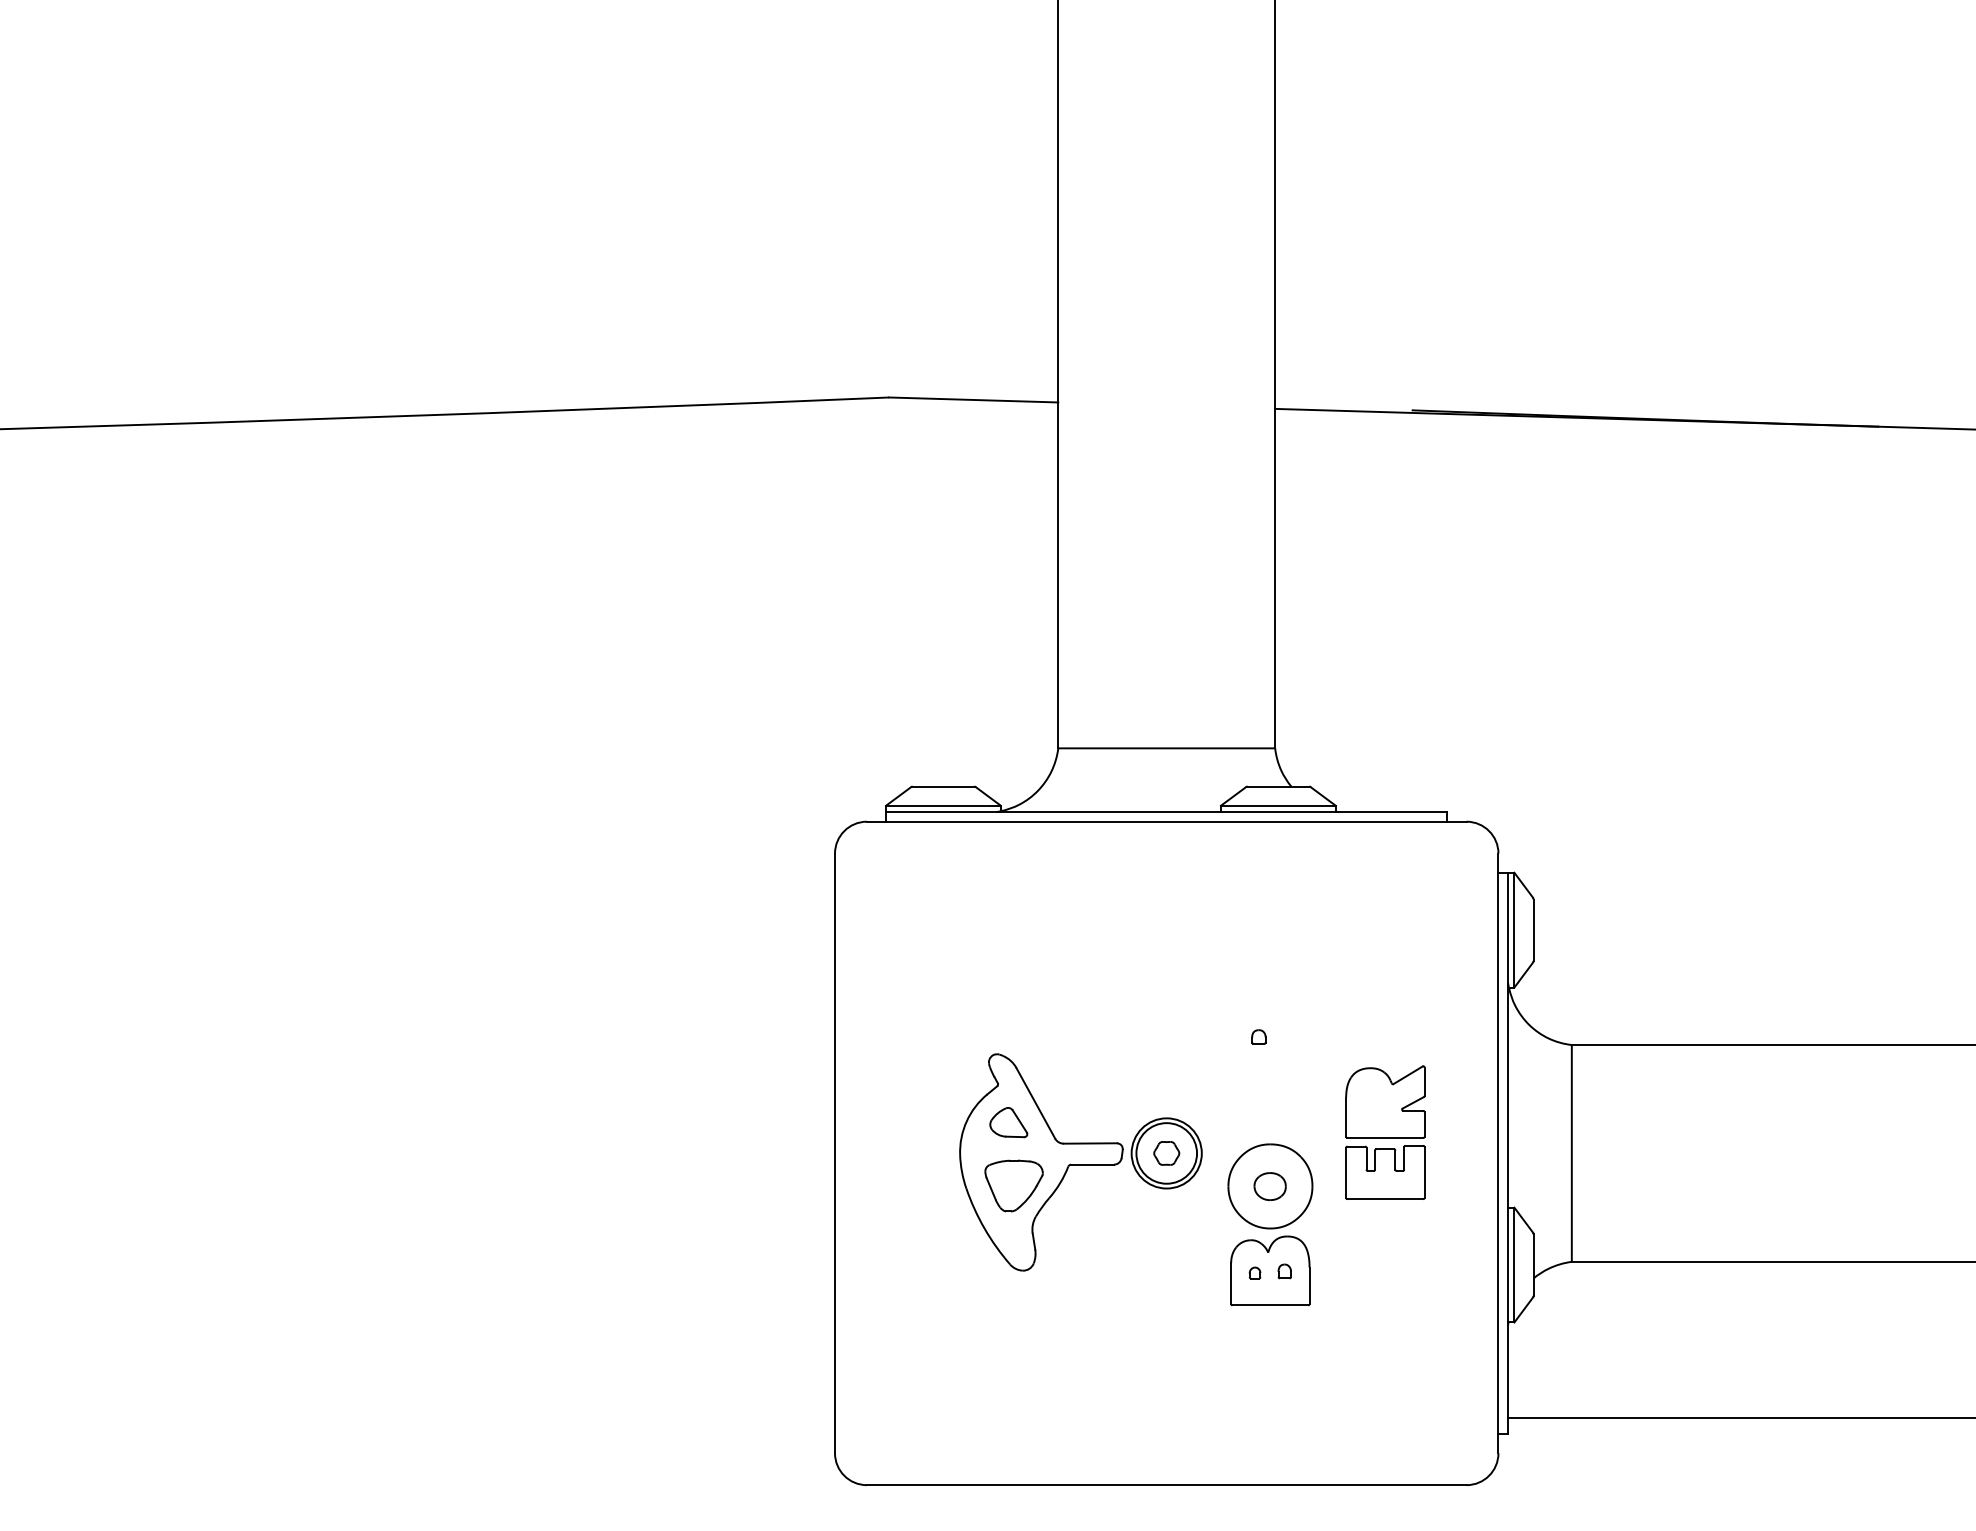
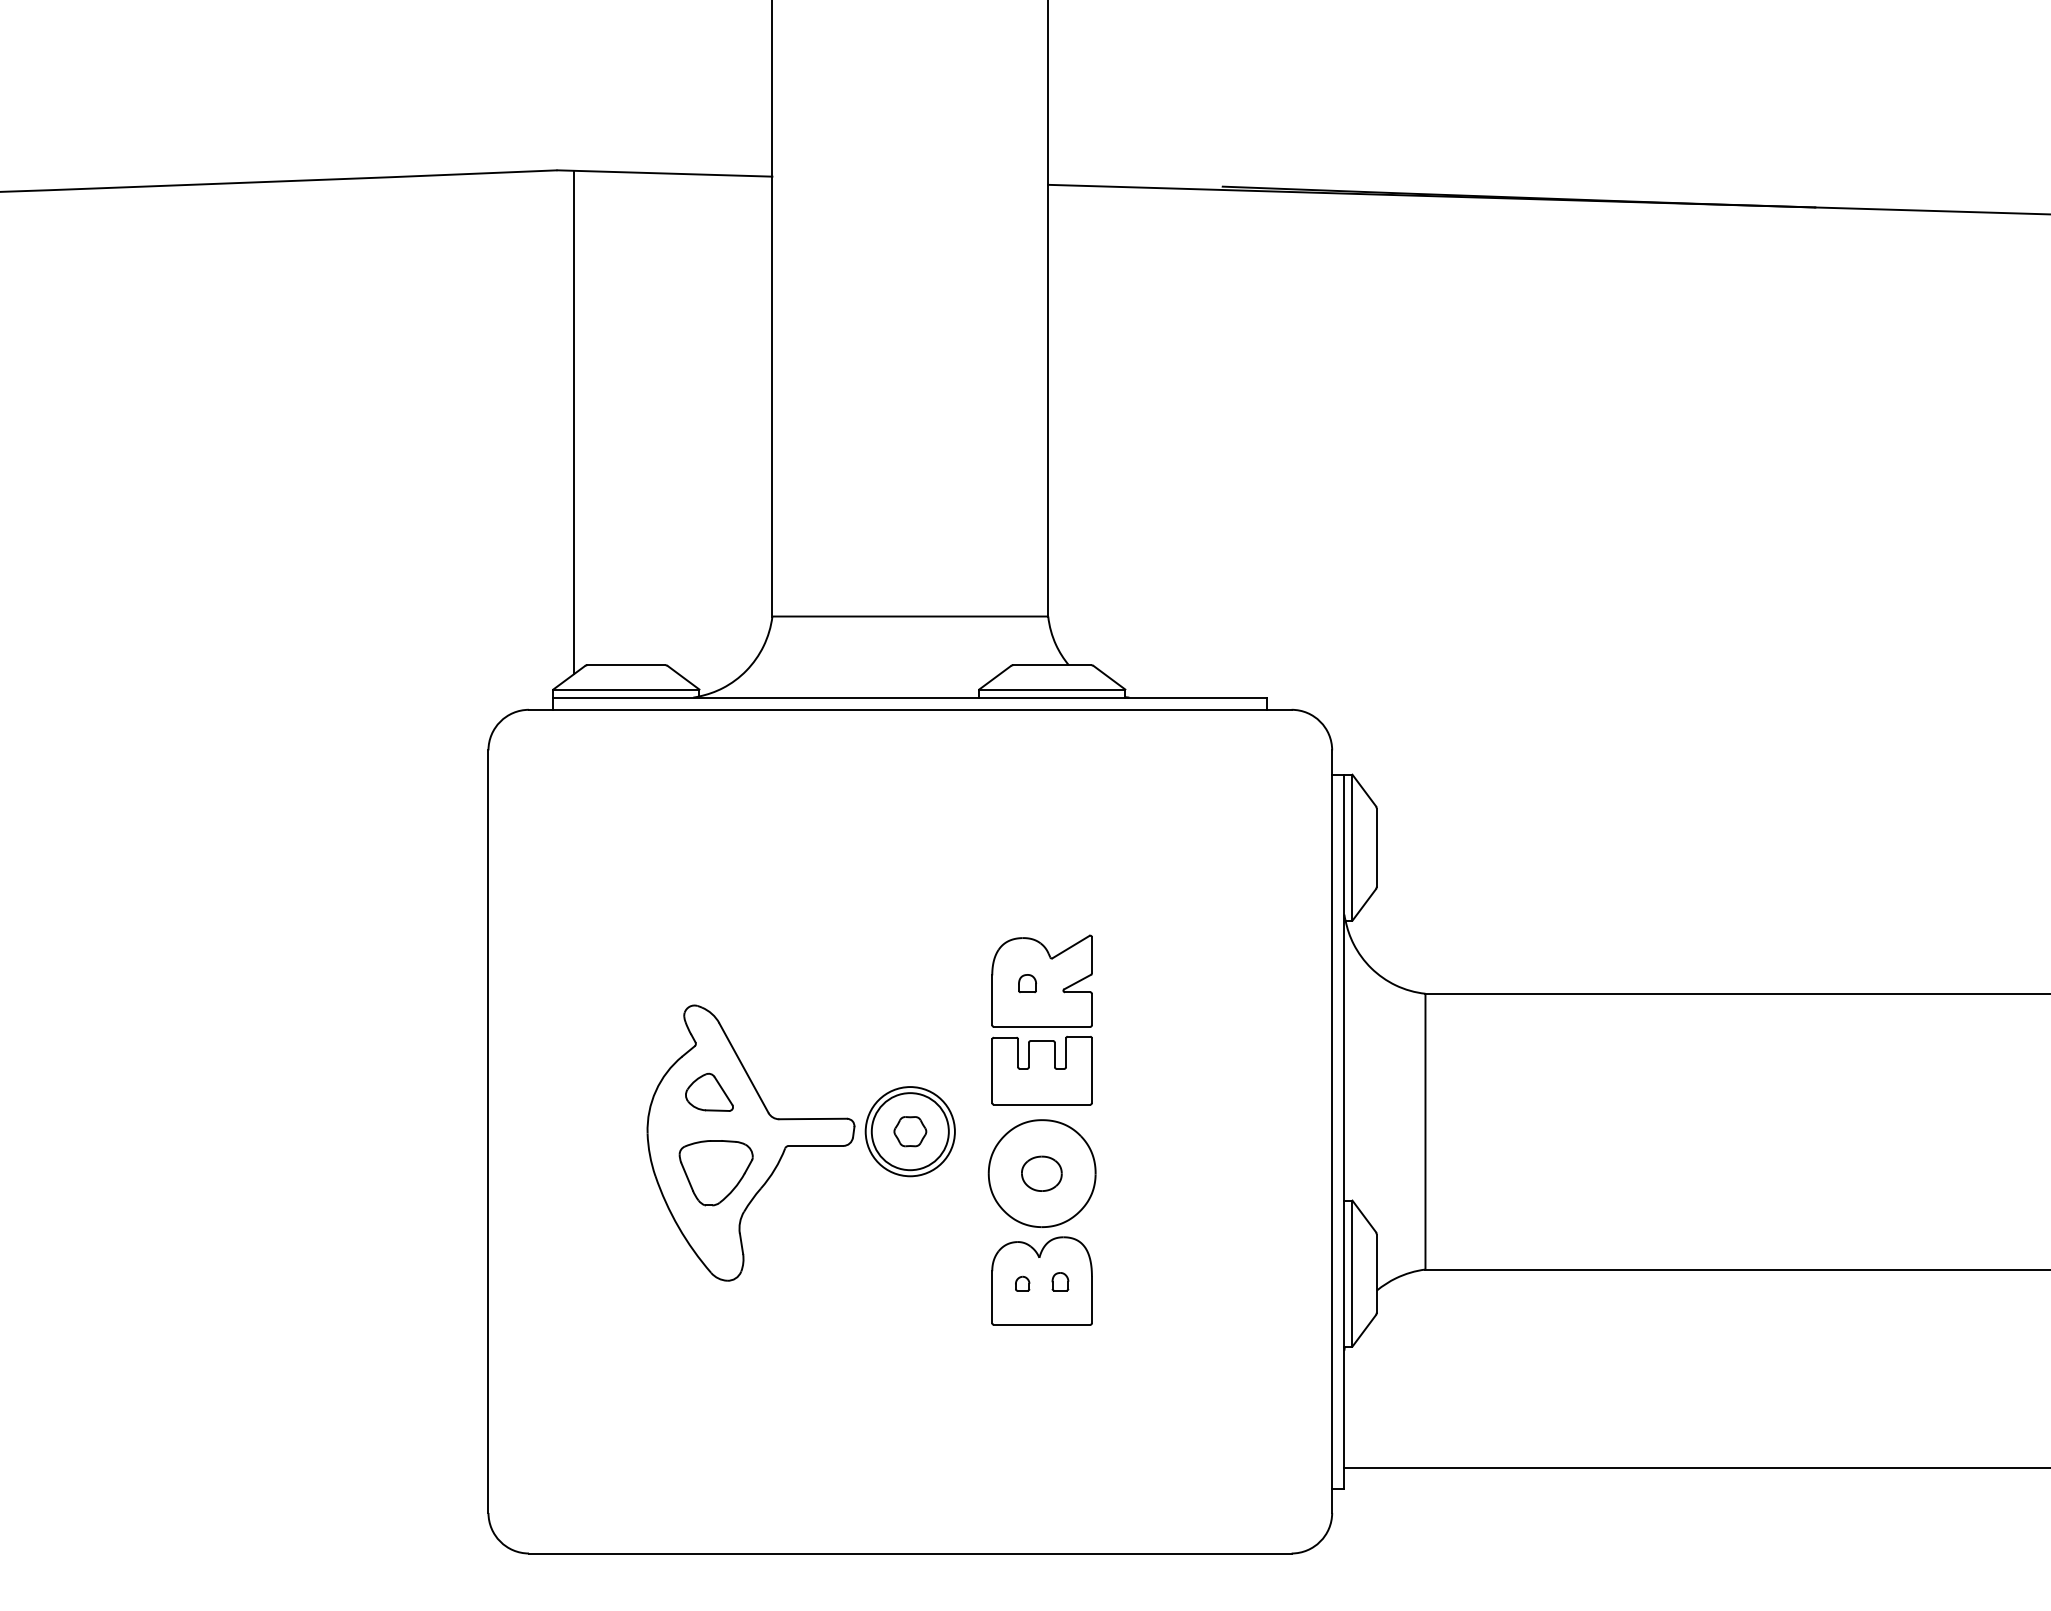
line: (902, 595) -> (574, 422), added
part: (1385, 1132) -> (1042, 1019), moved

